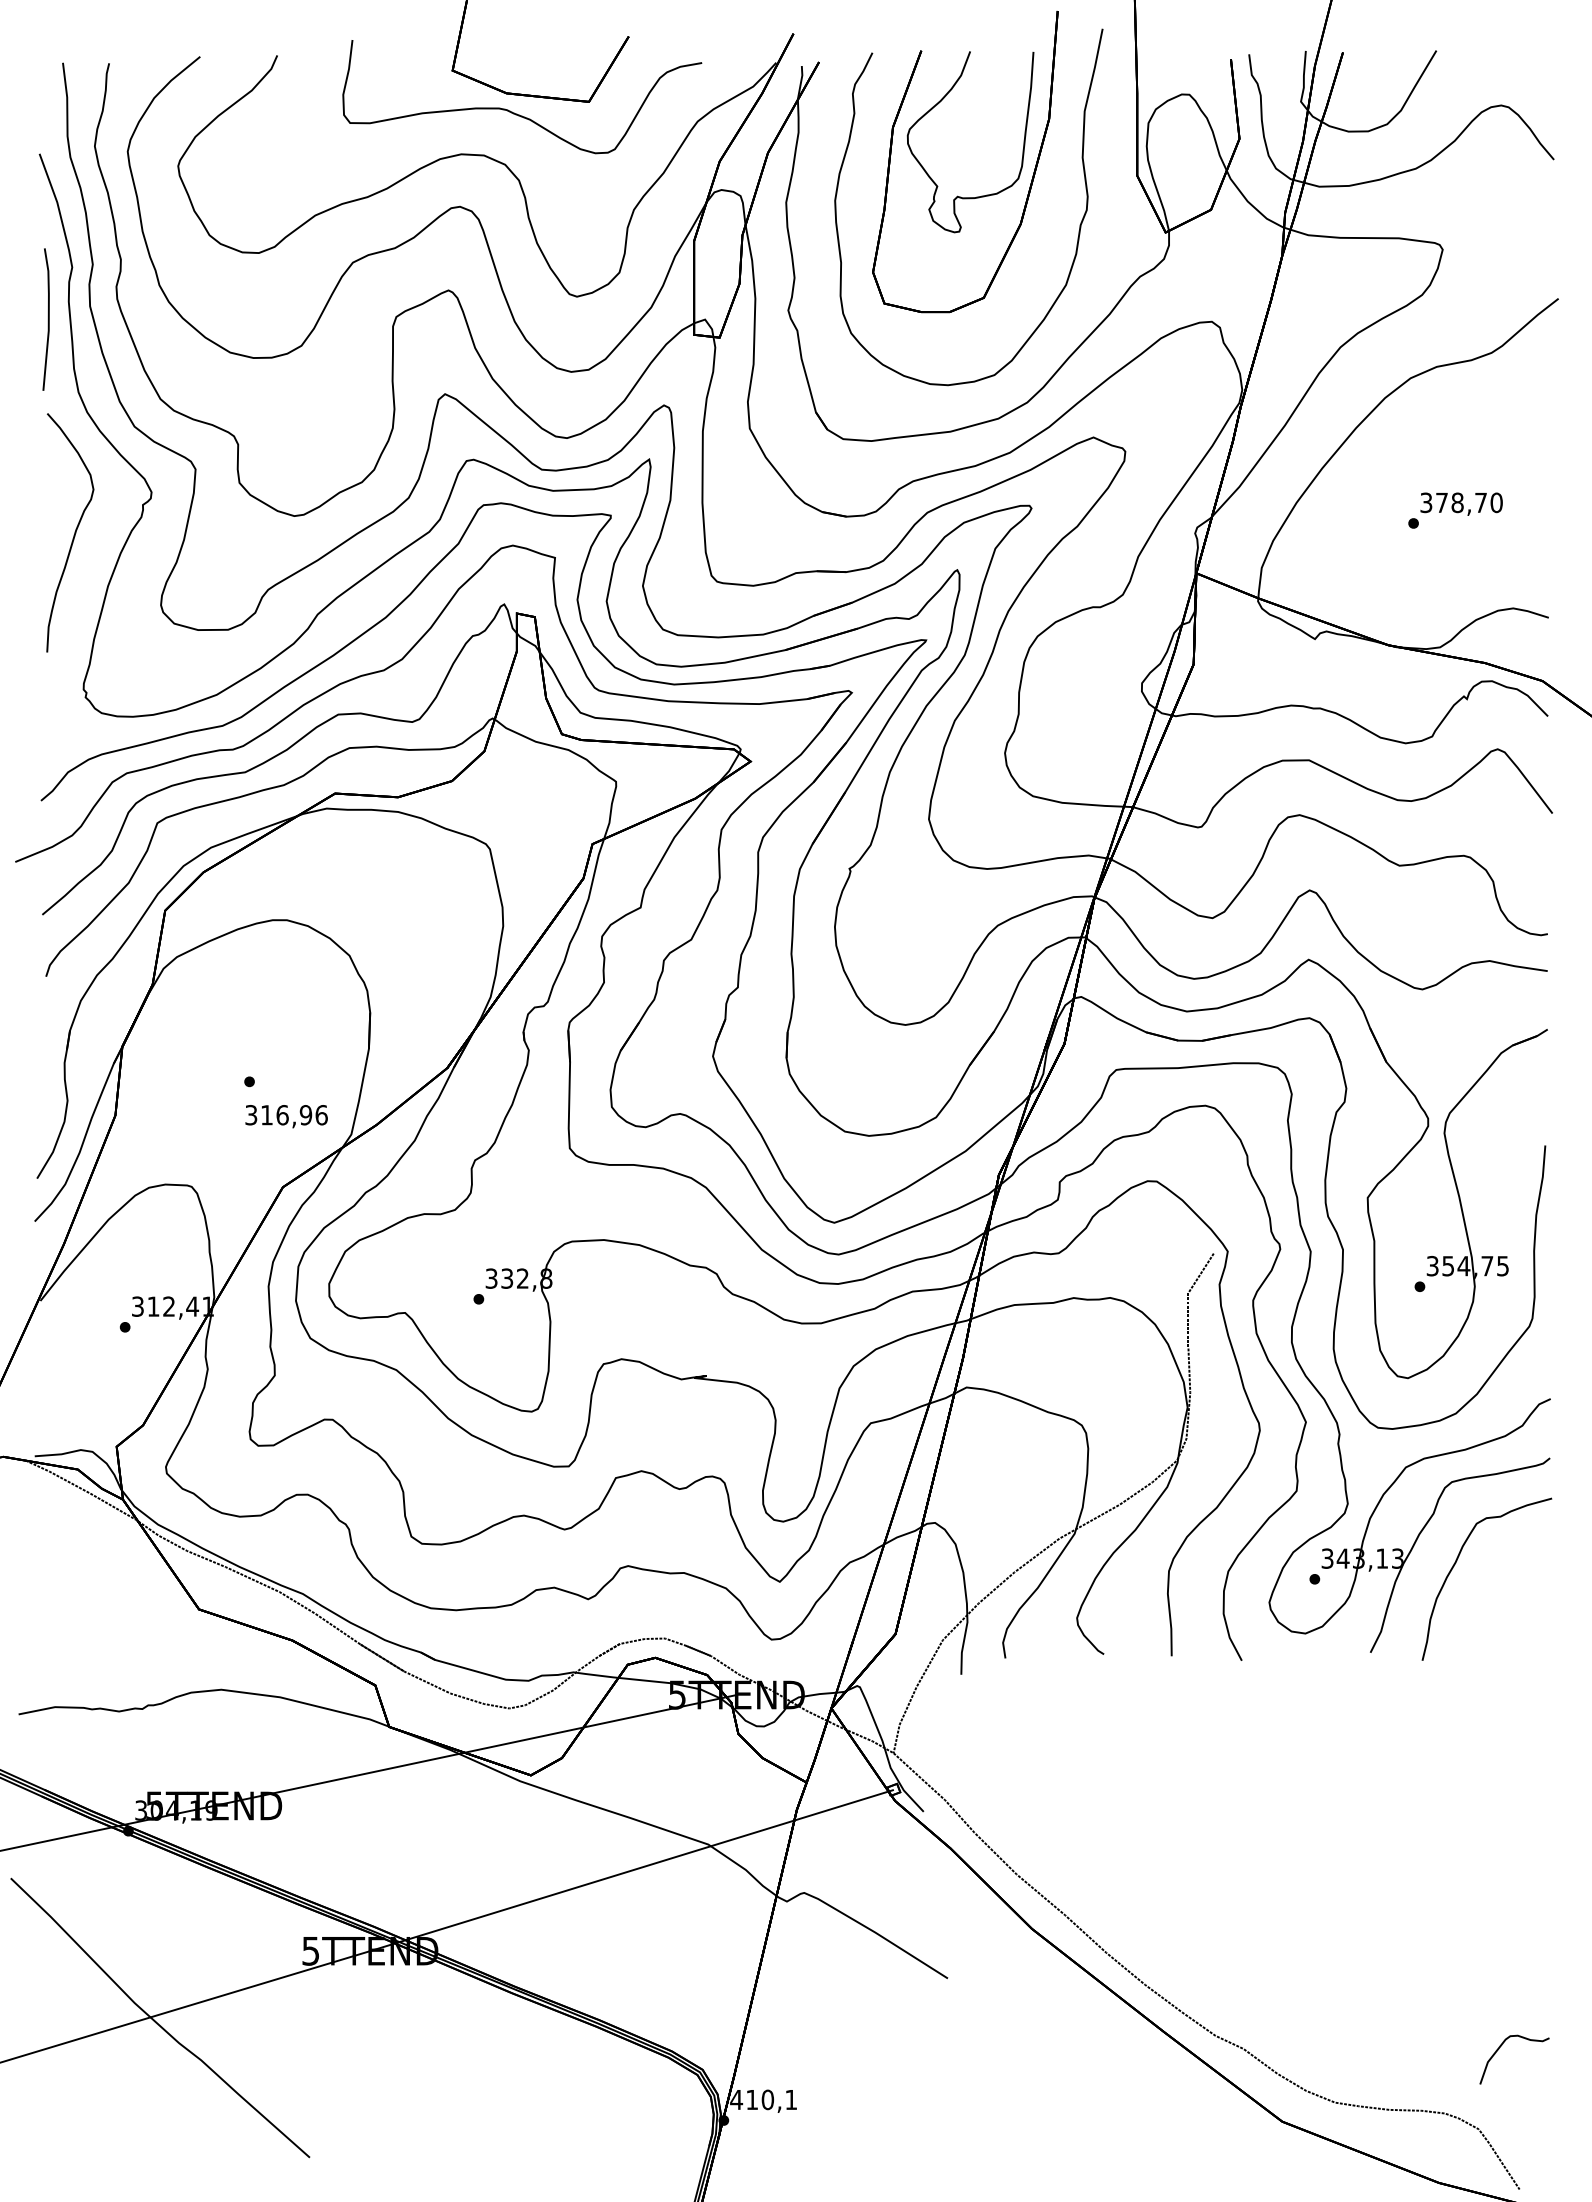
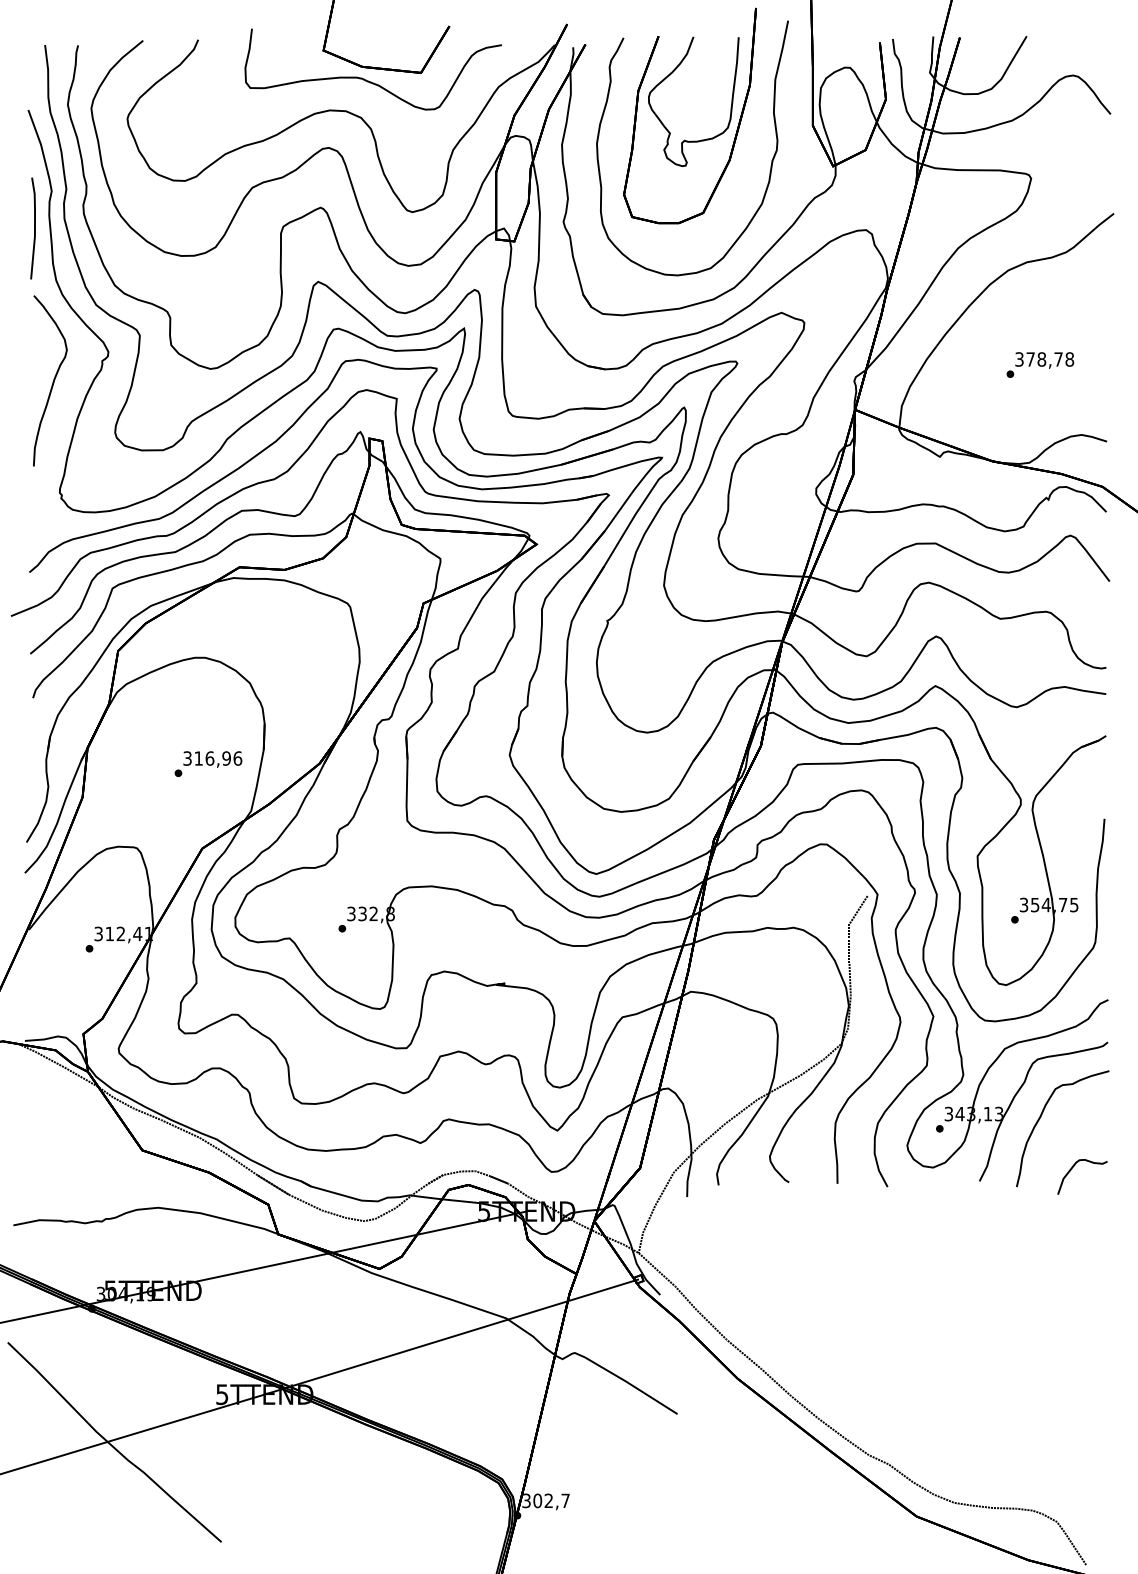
text: (1496, 502) -> (1069, 359), 378,70 -> 378,78
text: (286, 1116) -> (212, 759), moved
curve: (1499, 2049) -> (1071, 1169), moved
text: (763, 2099) -> (545, 1500), 410,1 -> 302,7

